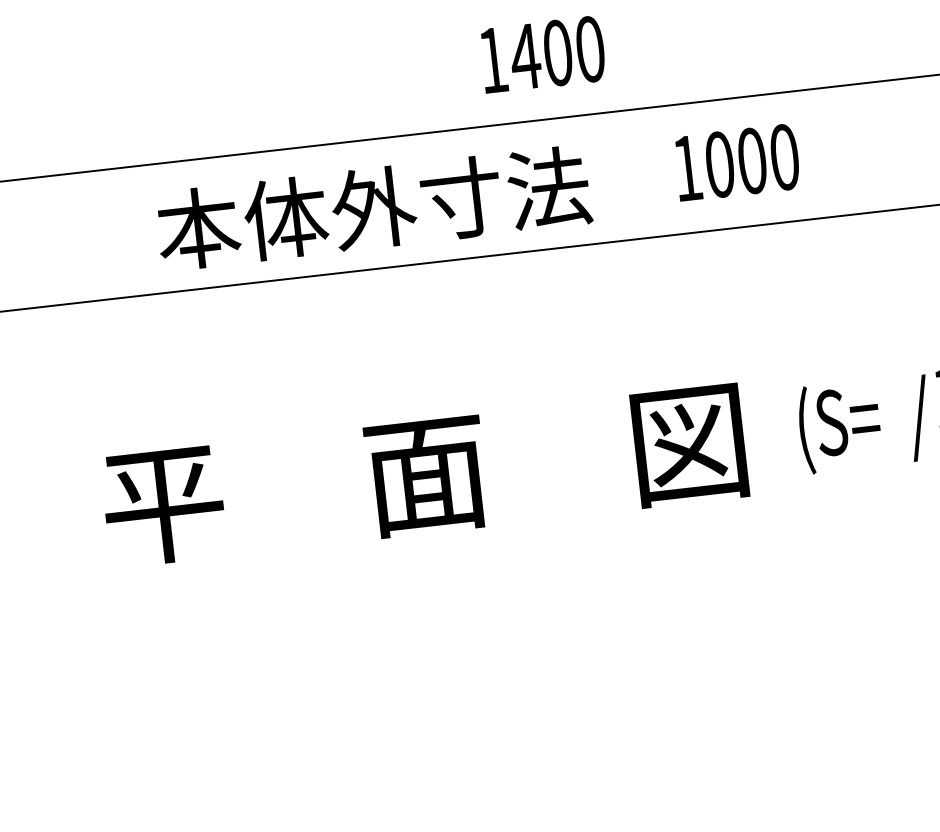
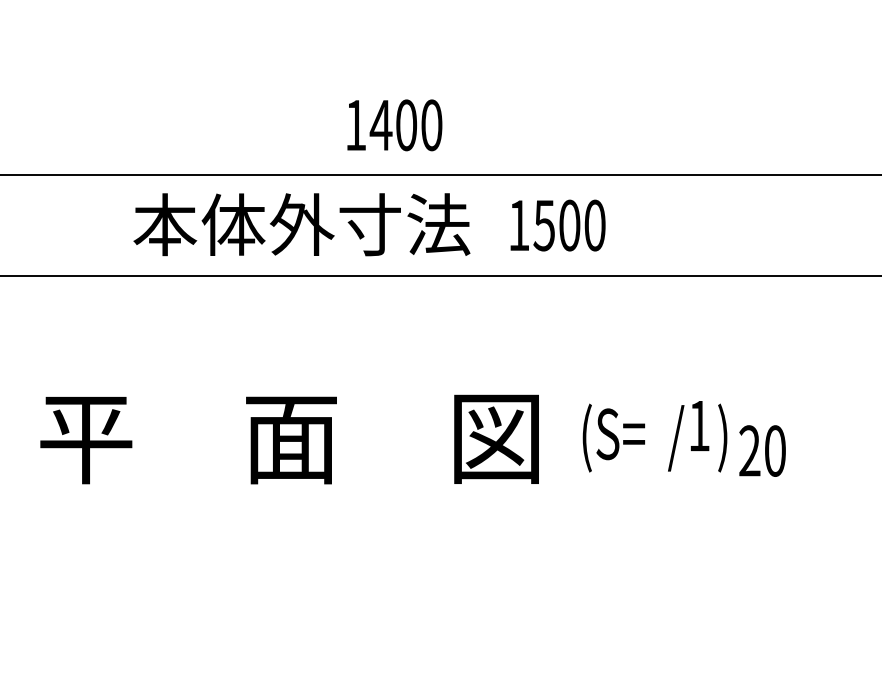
text: (542, 55) -> (394, 125), moved
text: (718, 164) -> (543, 225), 1000 -> 1500
text: (373, 208) -> (301, 224), moved

